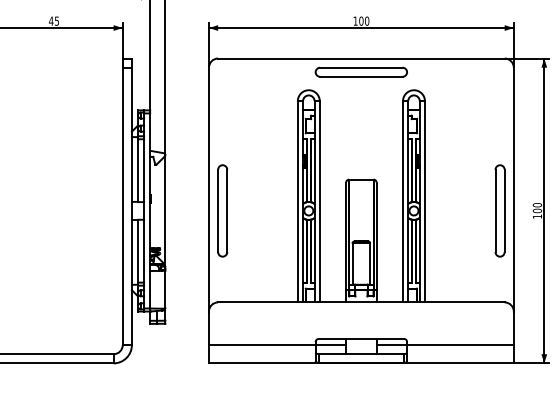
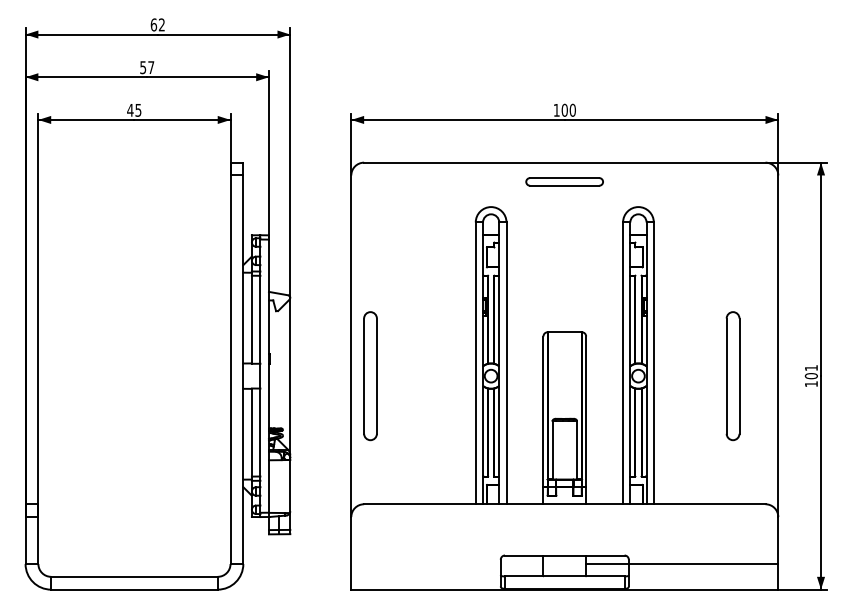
part: (361, 71) -> (564, 181), size x0.6
text: (536, 205) -> (810, 368), 100 -> 101
part: (499, 211) -> (732, 376), moved
line: (277, 345) -> (447, 564), removed

